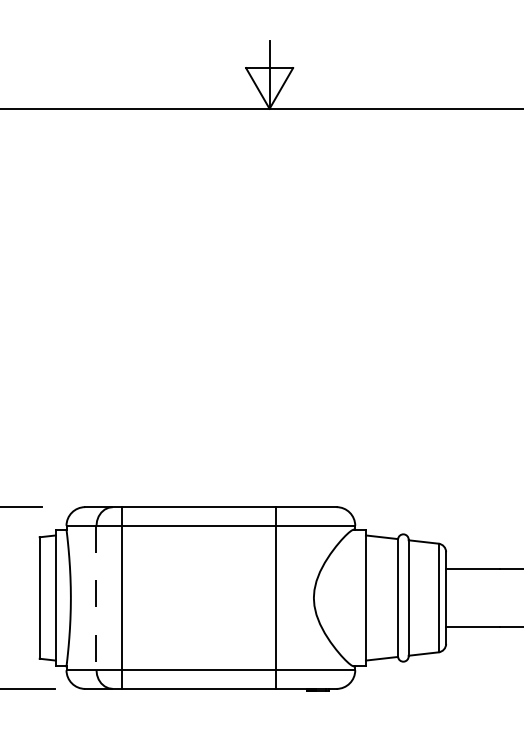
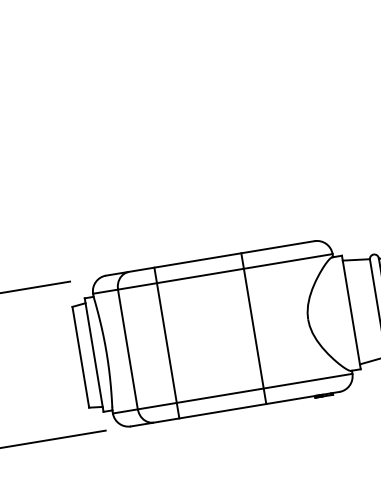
line: (122, 597) -> (166, 342), moved
line: (276, 597) -> (253, 328), moved
line: (96, 598) -> (127, 349), dashed -> solid

